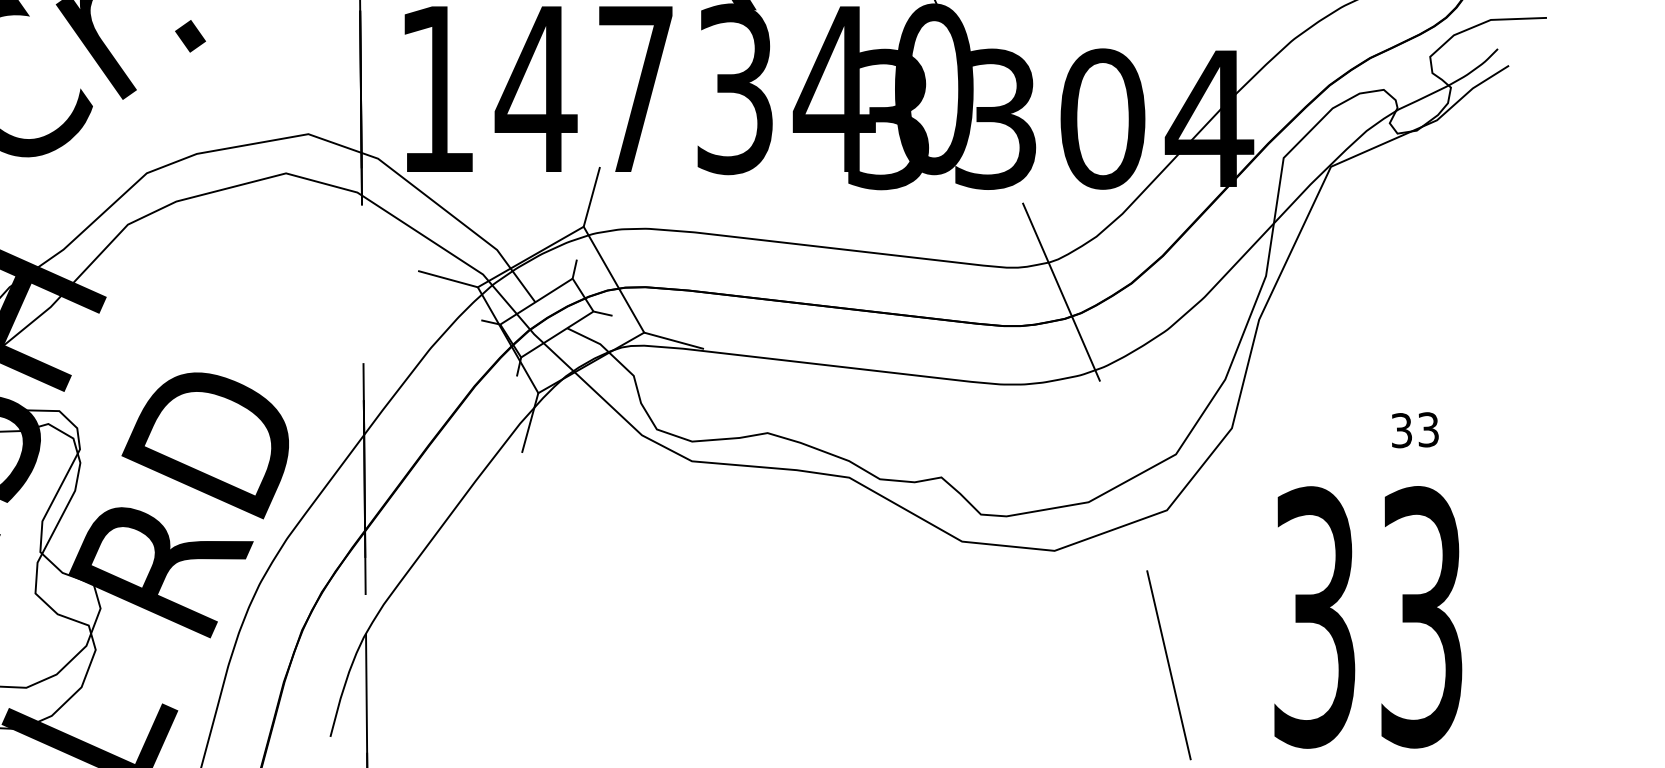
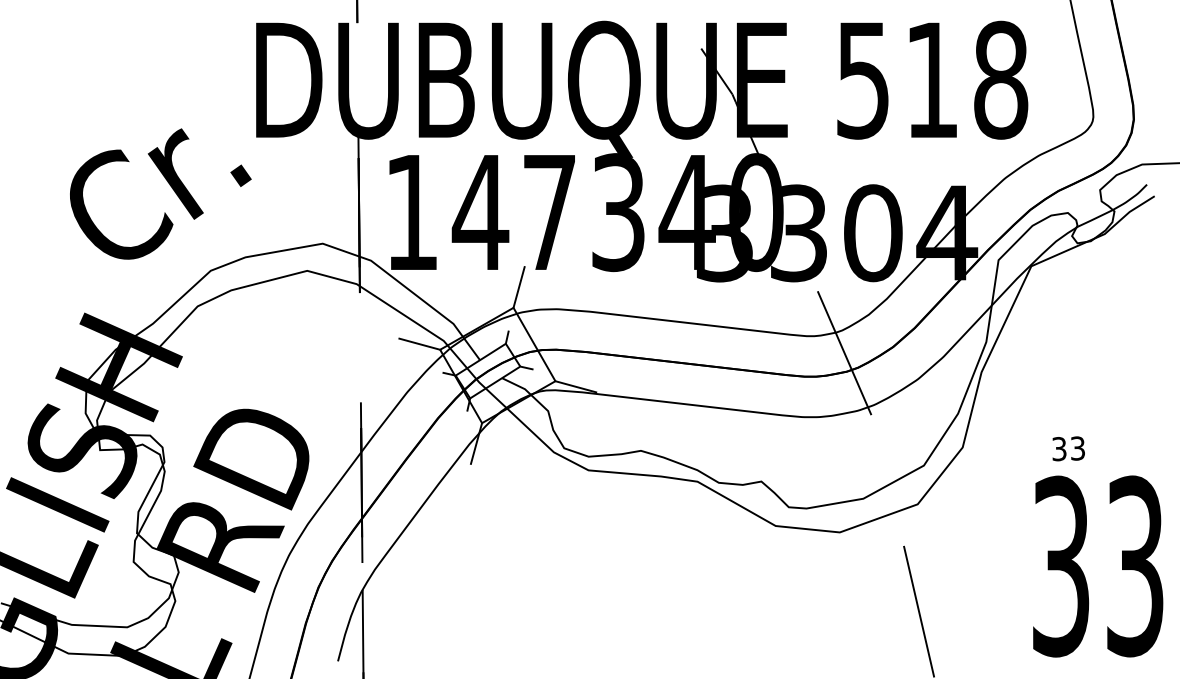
text: (1414, 429) -> (1068, 448), moved
text: (1368, 617) -> (1098, 566), moved

